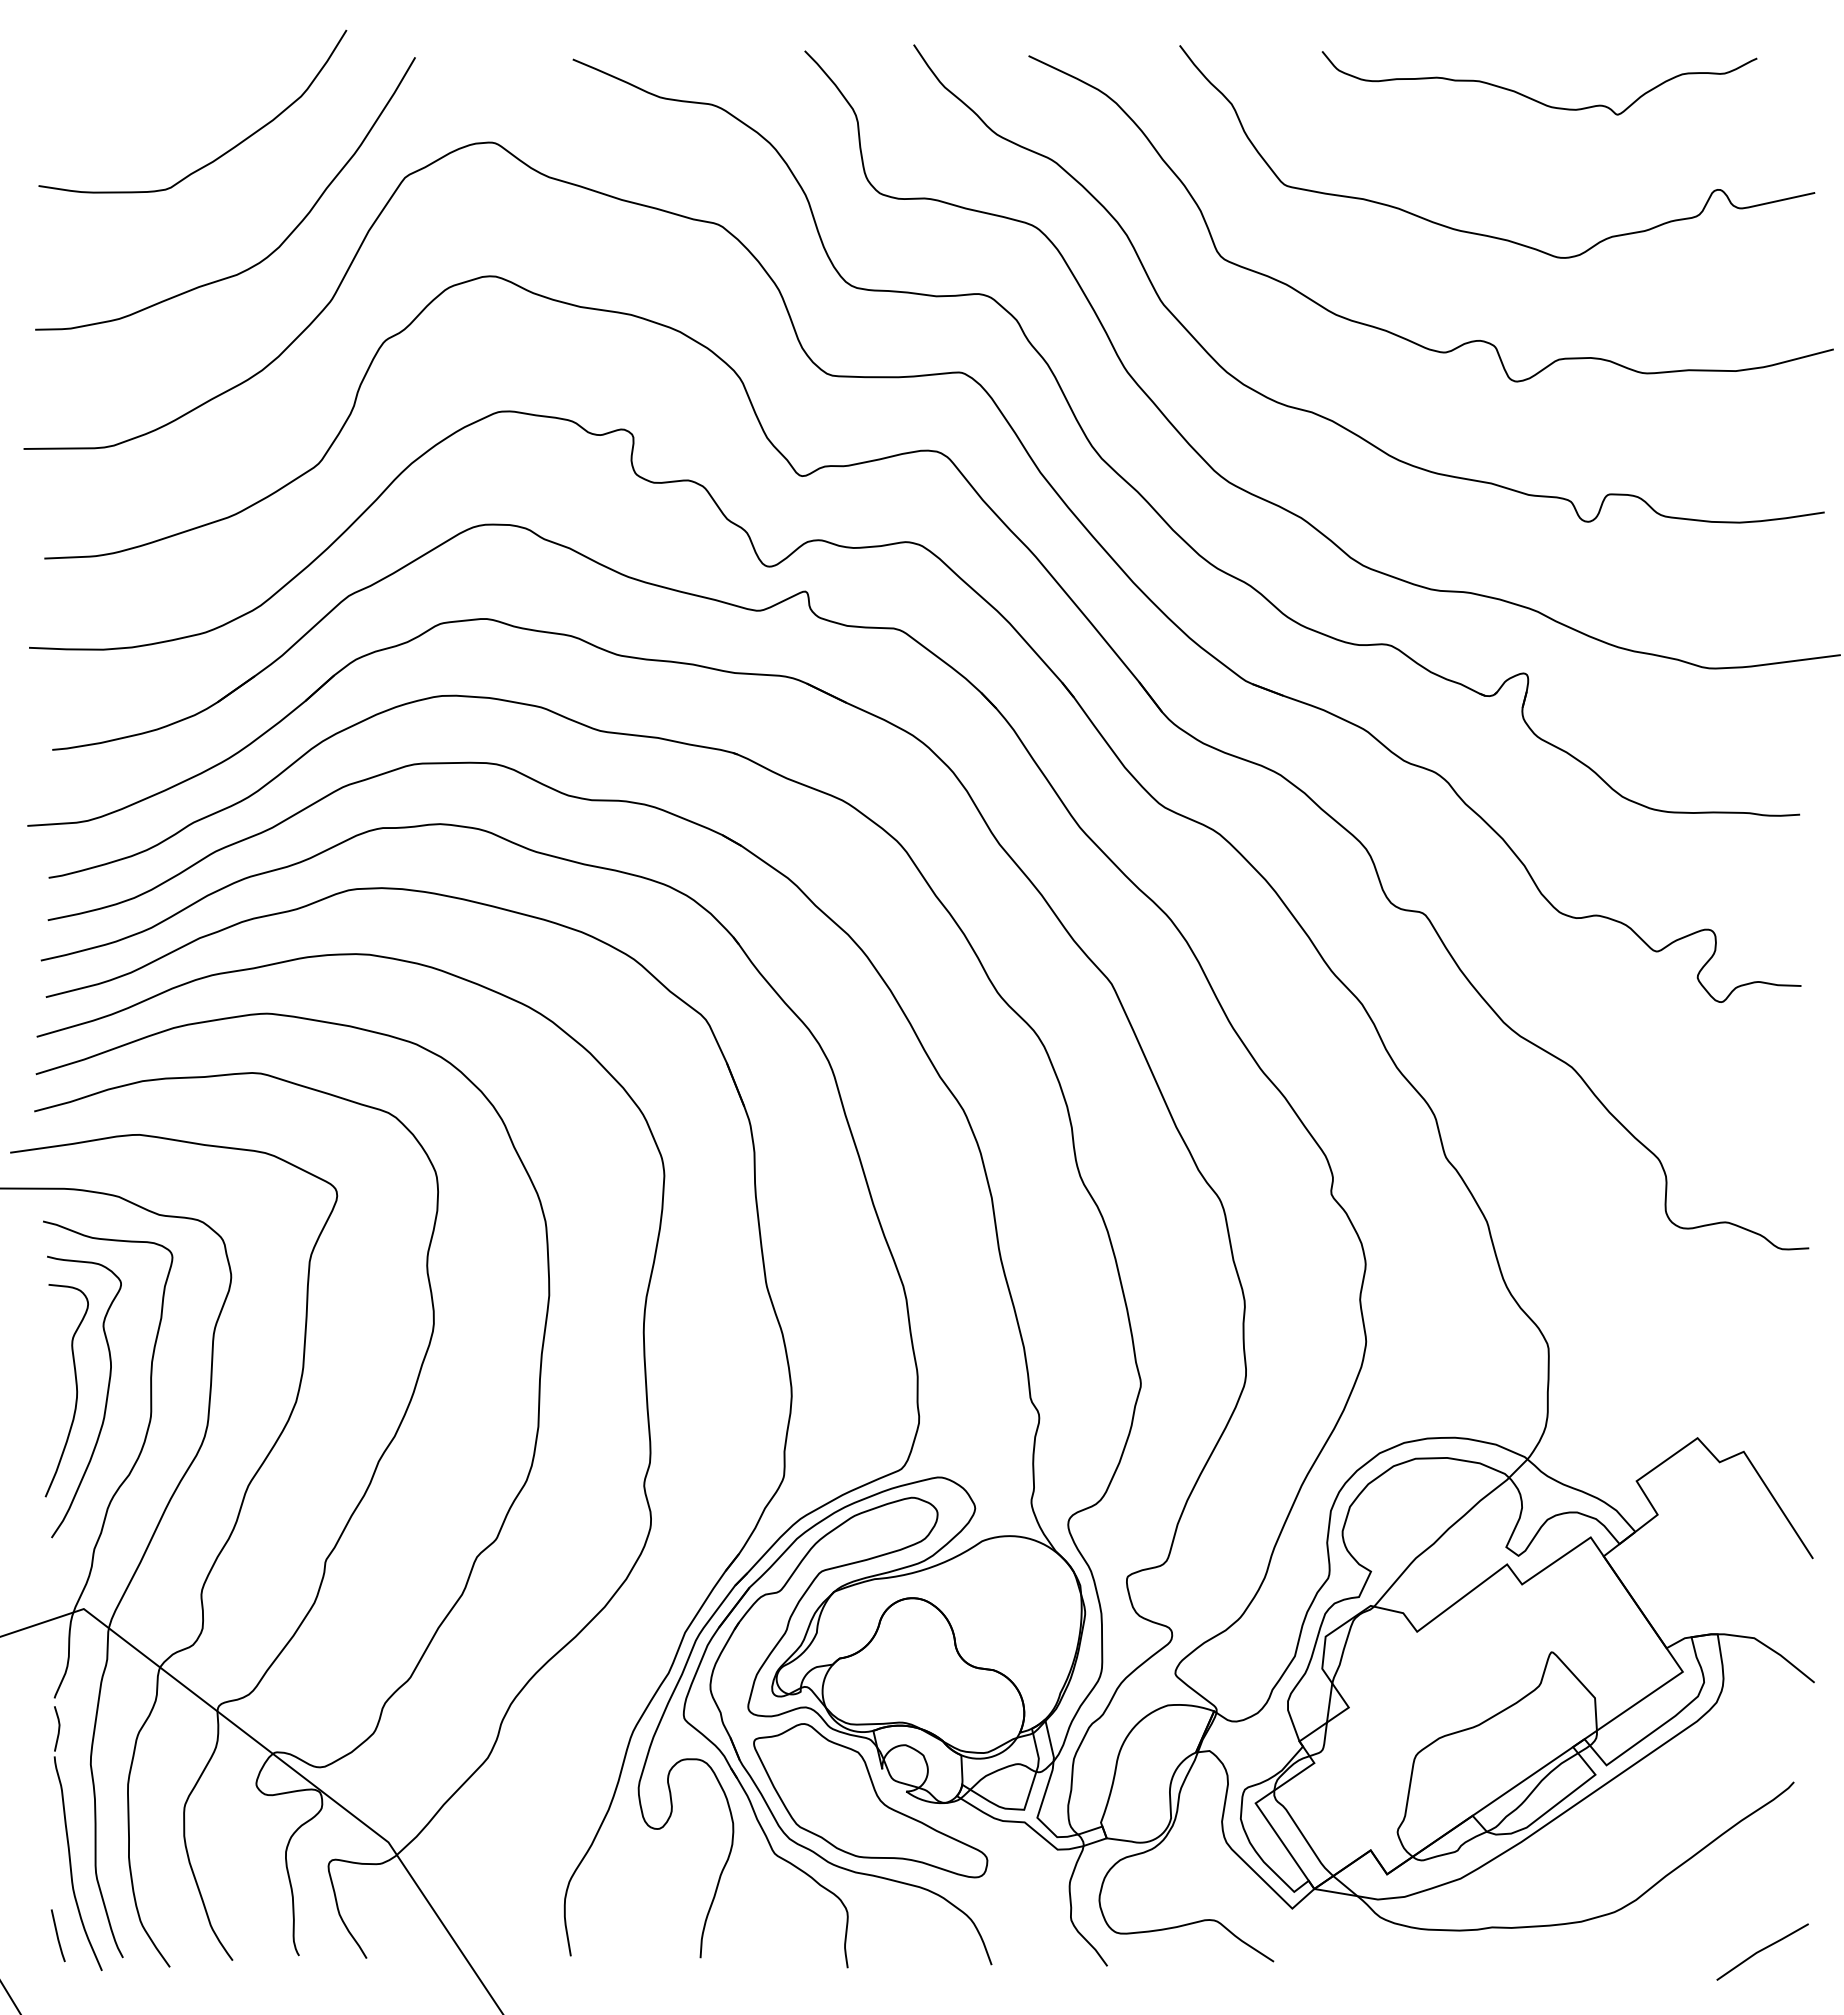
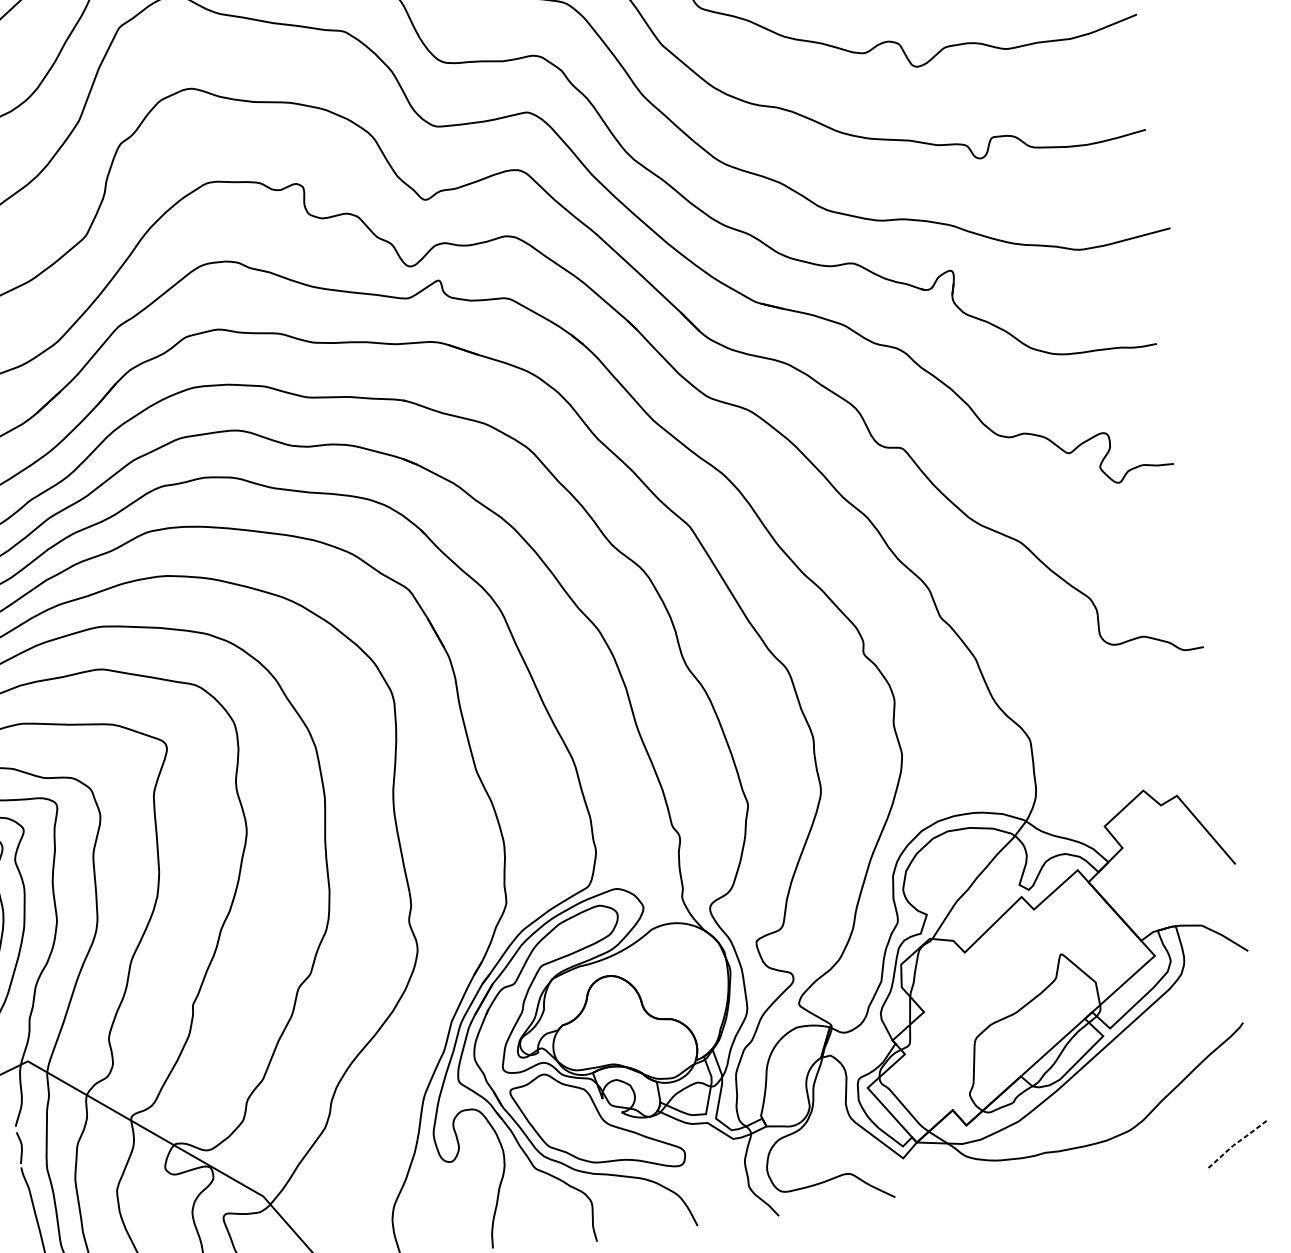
line: (1761, 1950) -> (1236, 1143), solid -> dashed

